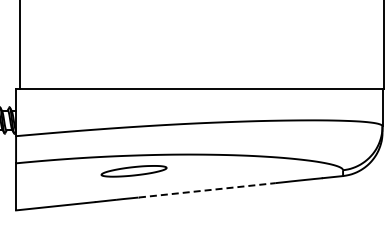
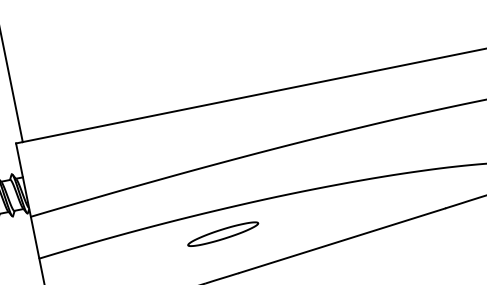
part: (133, 170) -> (222, 233), size x0.71
line: (207, 190) -> (342, 241), dashed -> solid

